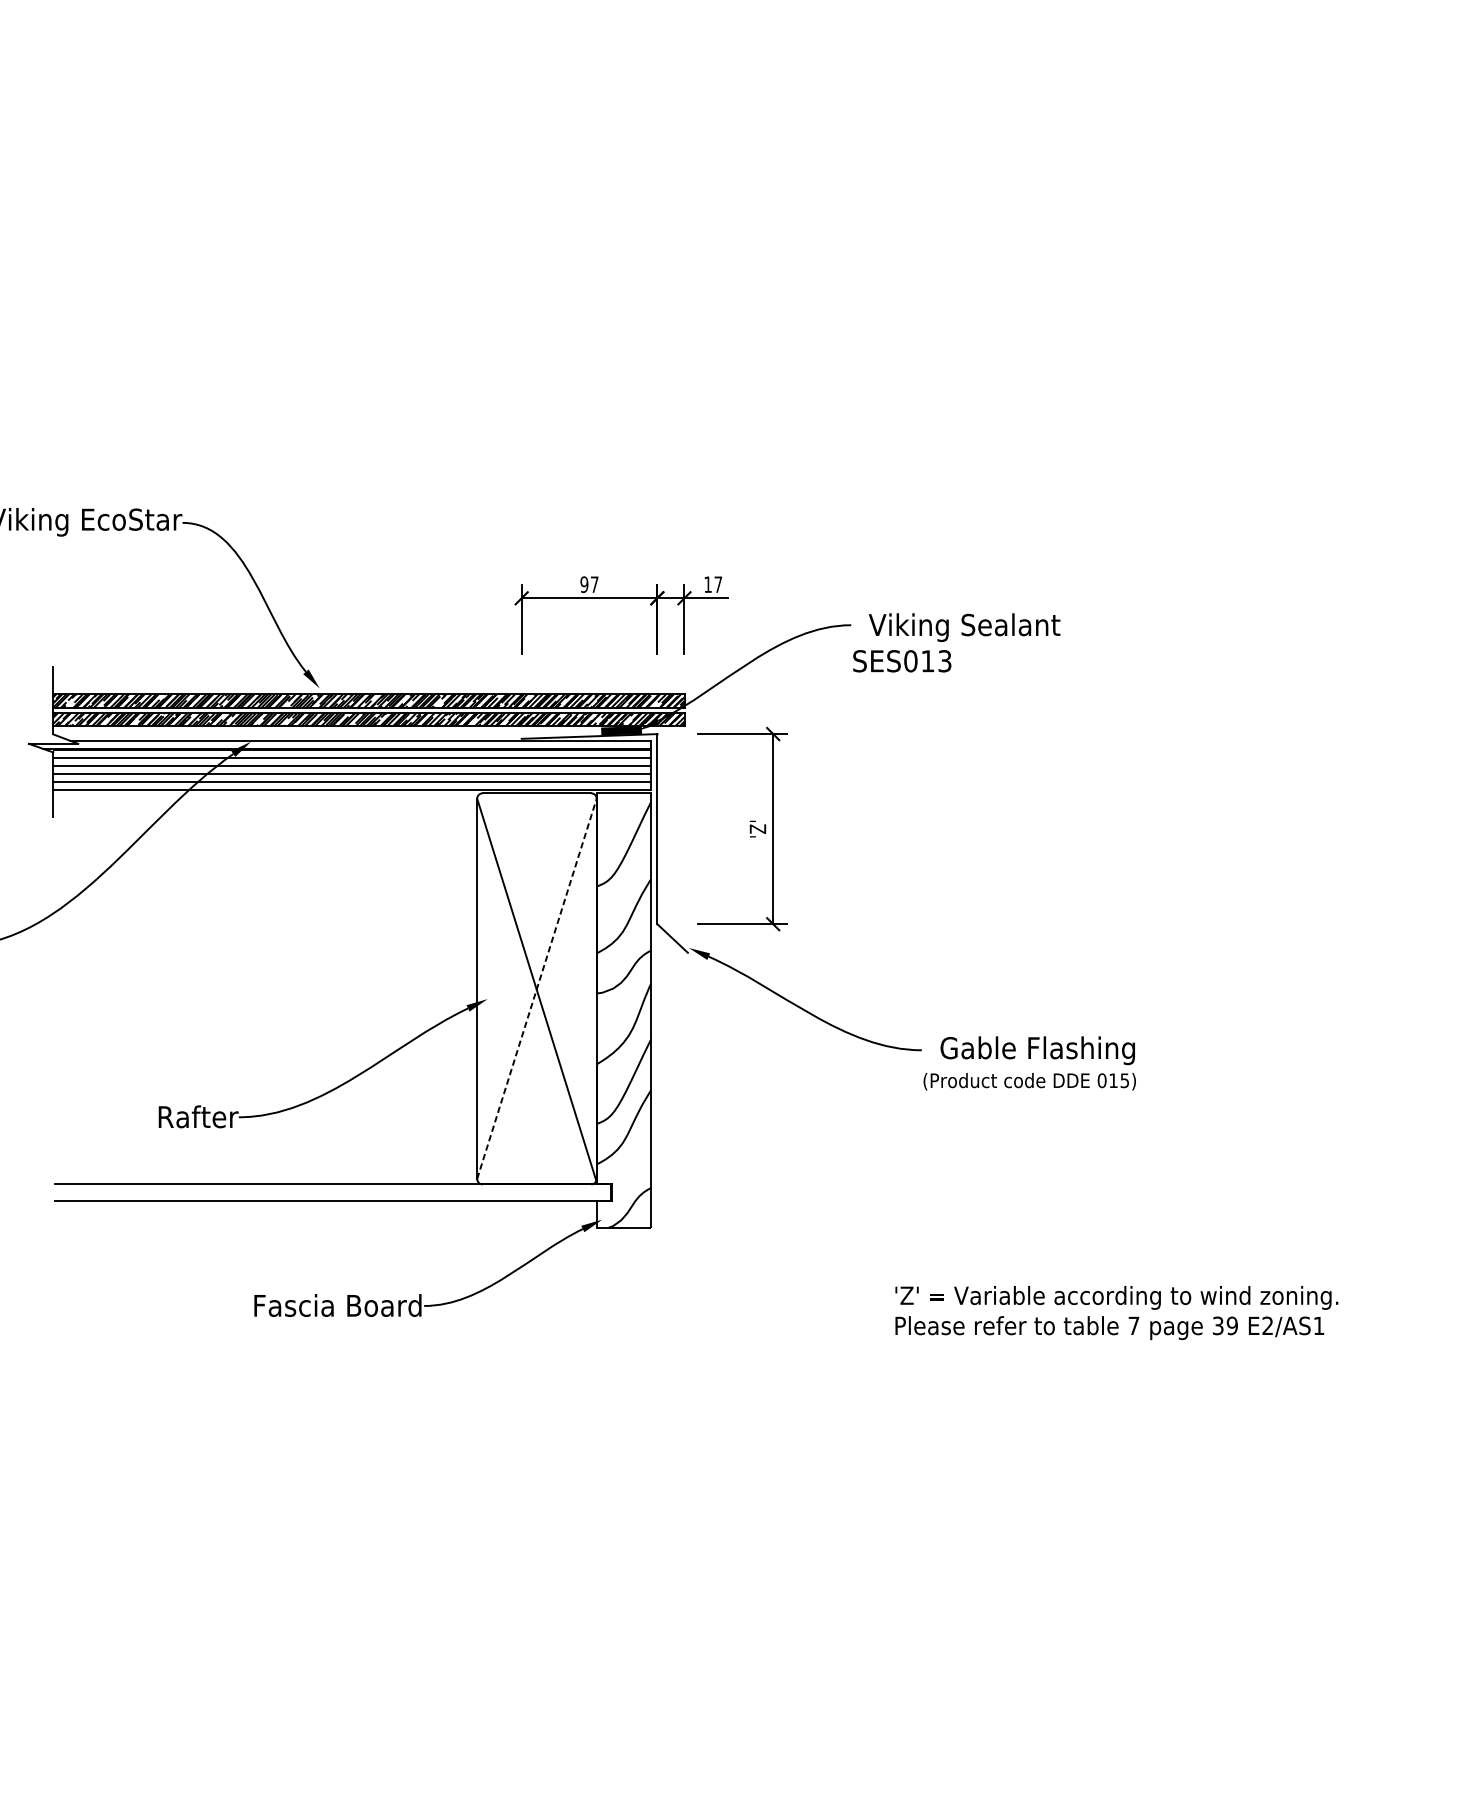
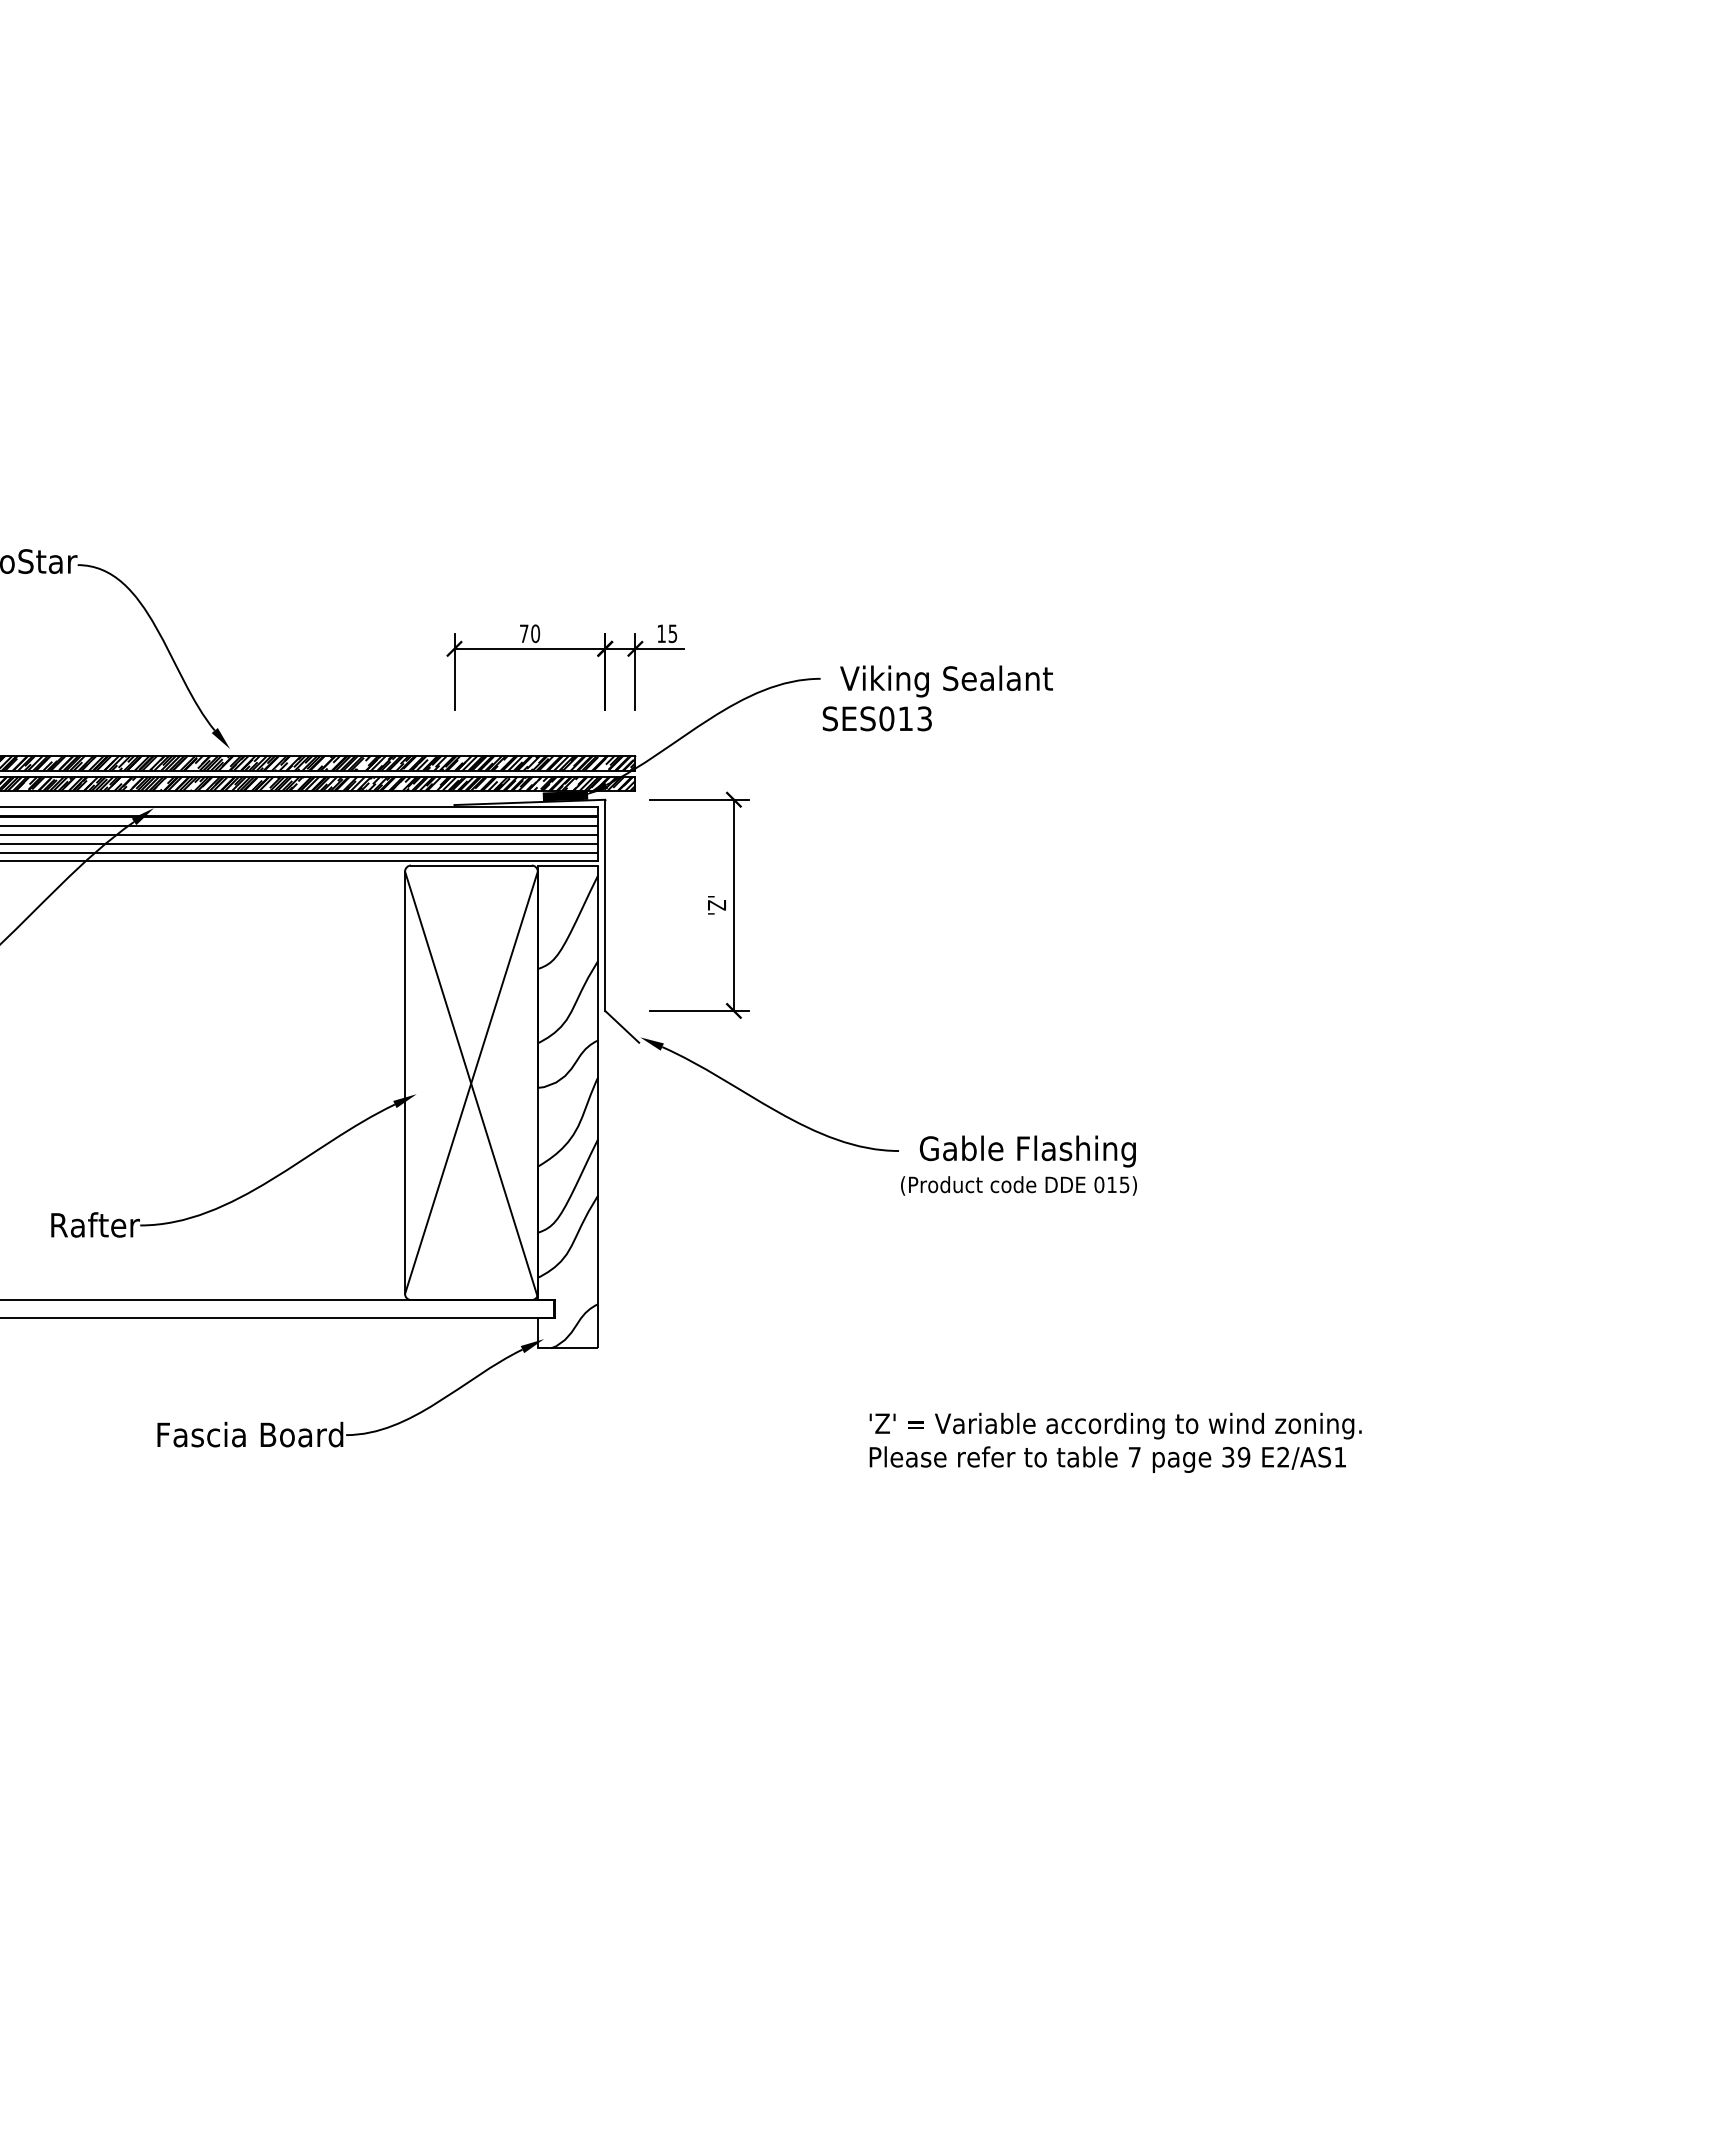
text: (589, 584) -> (529, 633), 97 -> 70
text: (717, 584) -> (672, 633), 17 -> 15
line: (536, 988) -> (471, 1082), dashed -> solid

